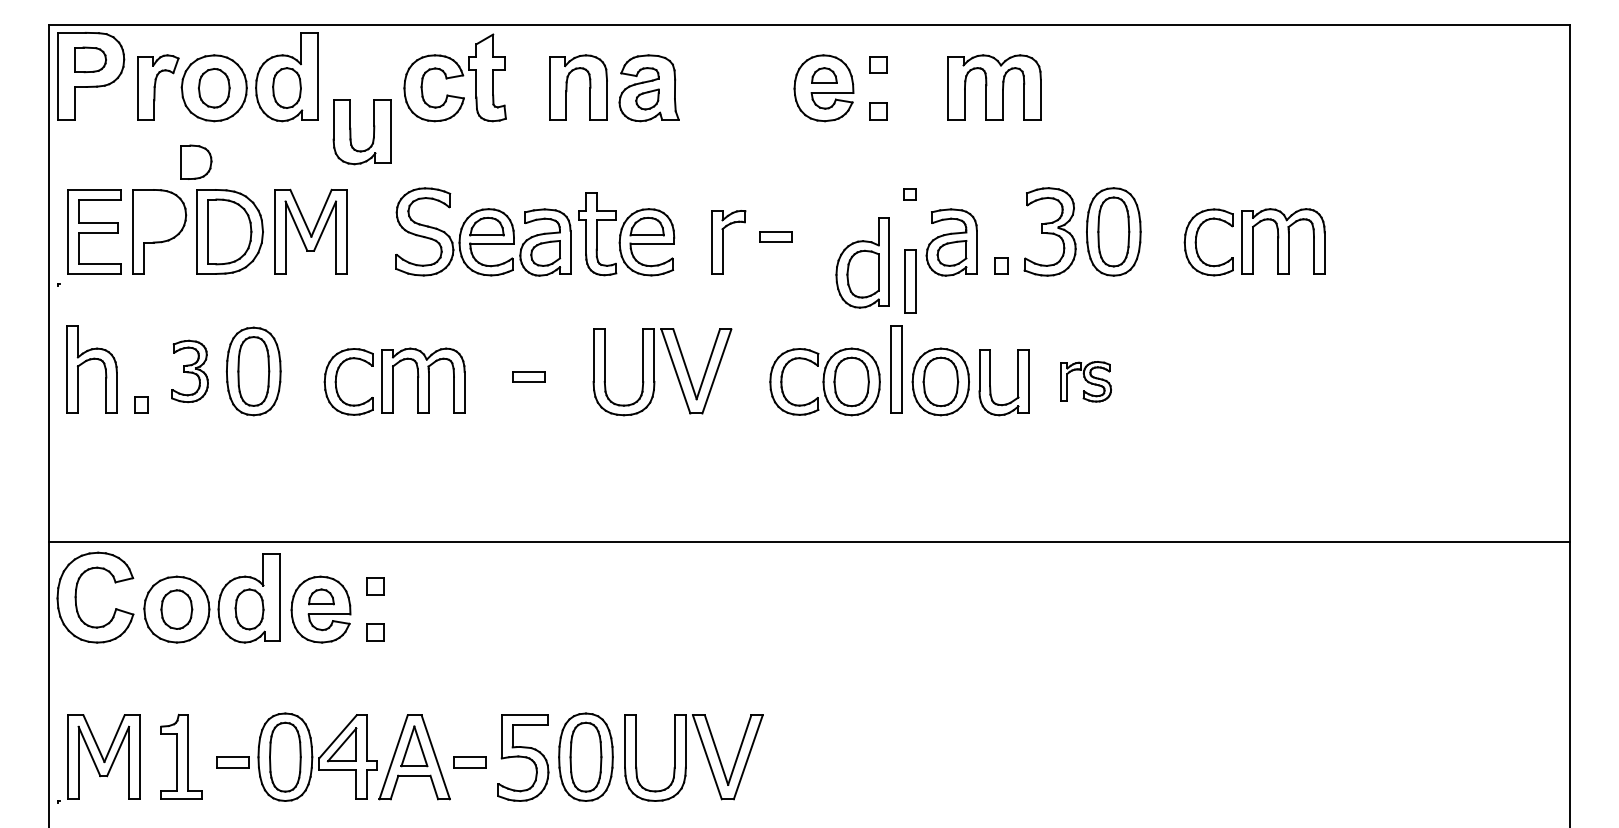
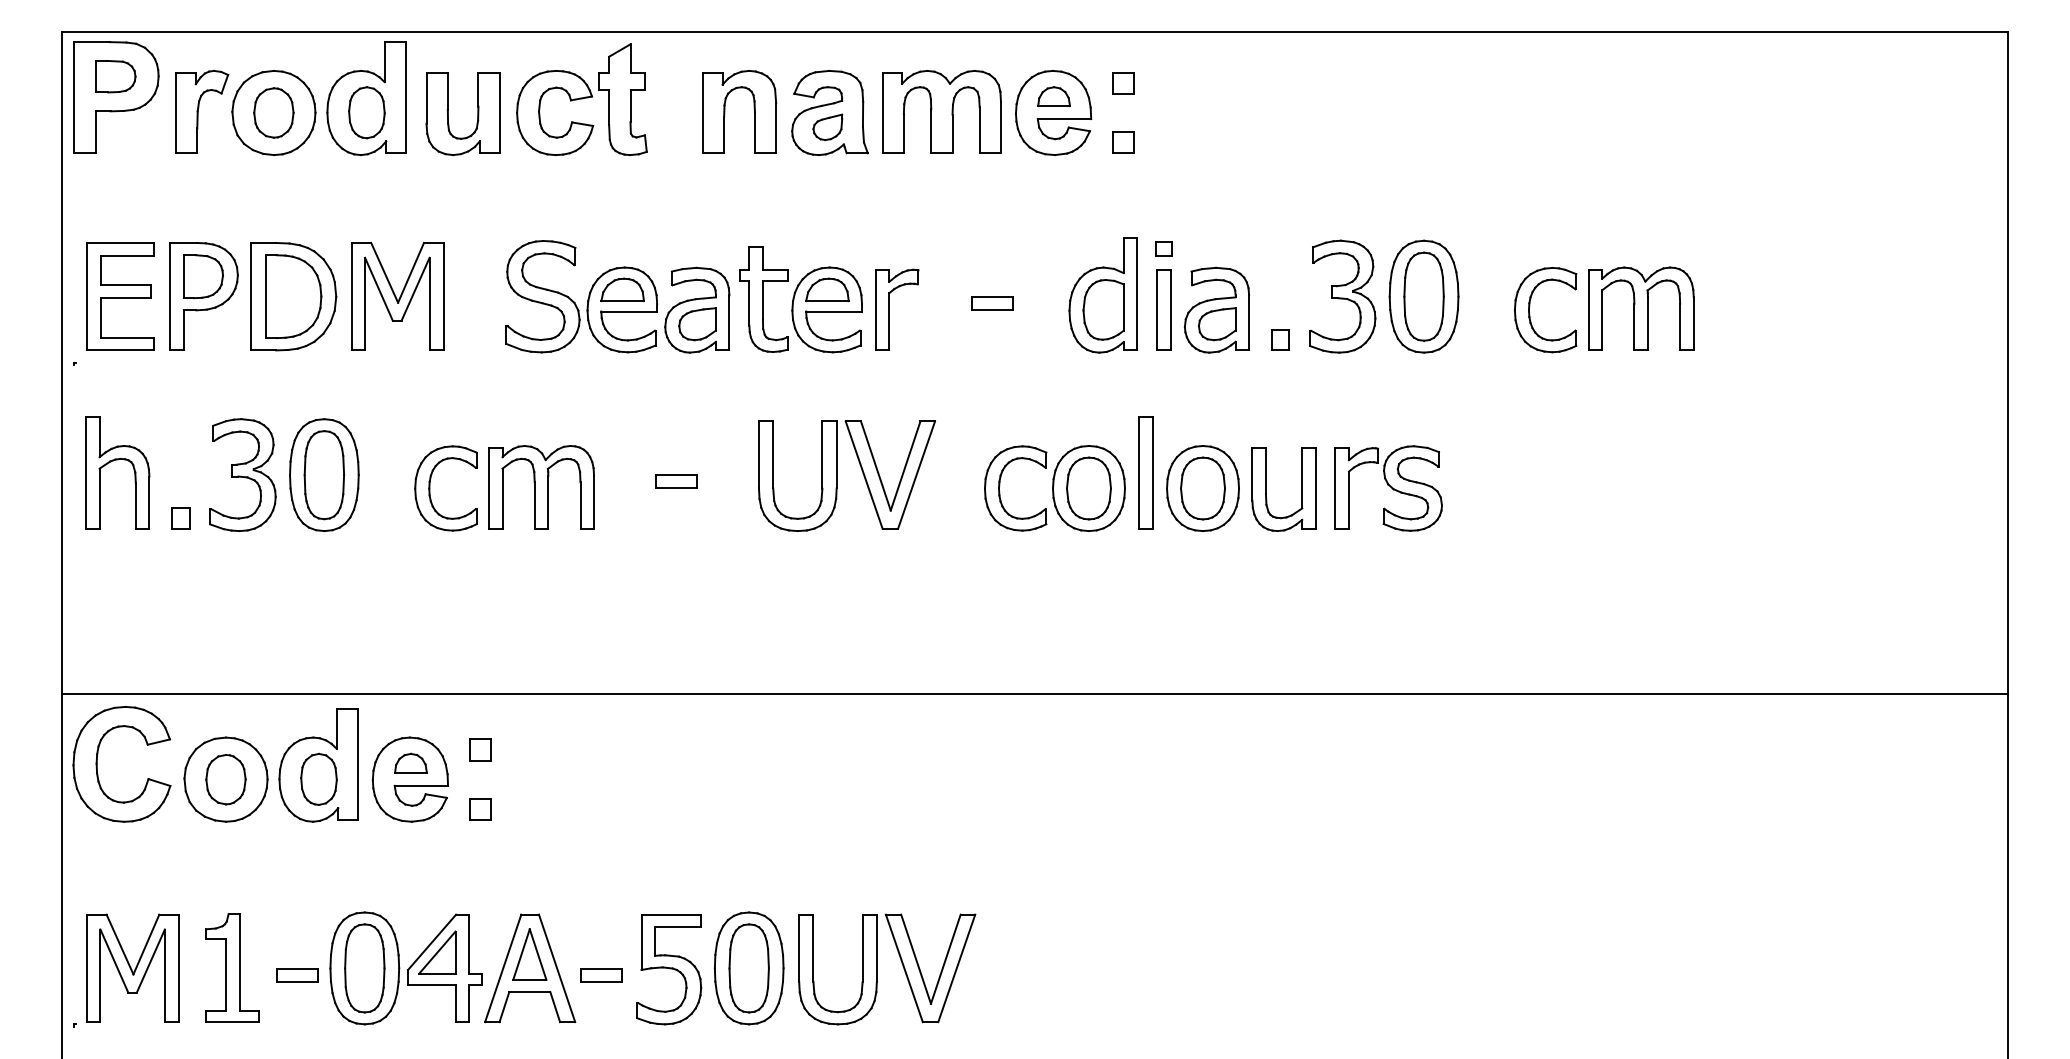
part: (994, 87) -> (941, 112), moved
part: (351, 132) -> (449, 114), moved
part: (196, 161) -> (203, 275), moved
part: (728, 242) -> (896, 310), moved
part: (862, 262) -> (1102, 294), moved
part: (910, 281) -> (1164, 310), moved
part: (189, 371) -> (242, 475), size x1.43
part: (1085, 381) -> (1387, 487), size x1.67

